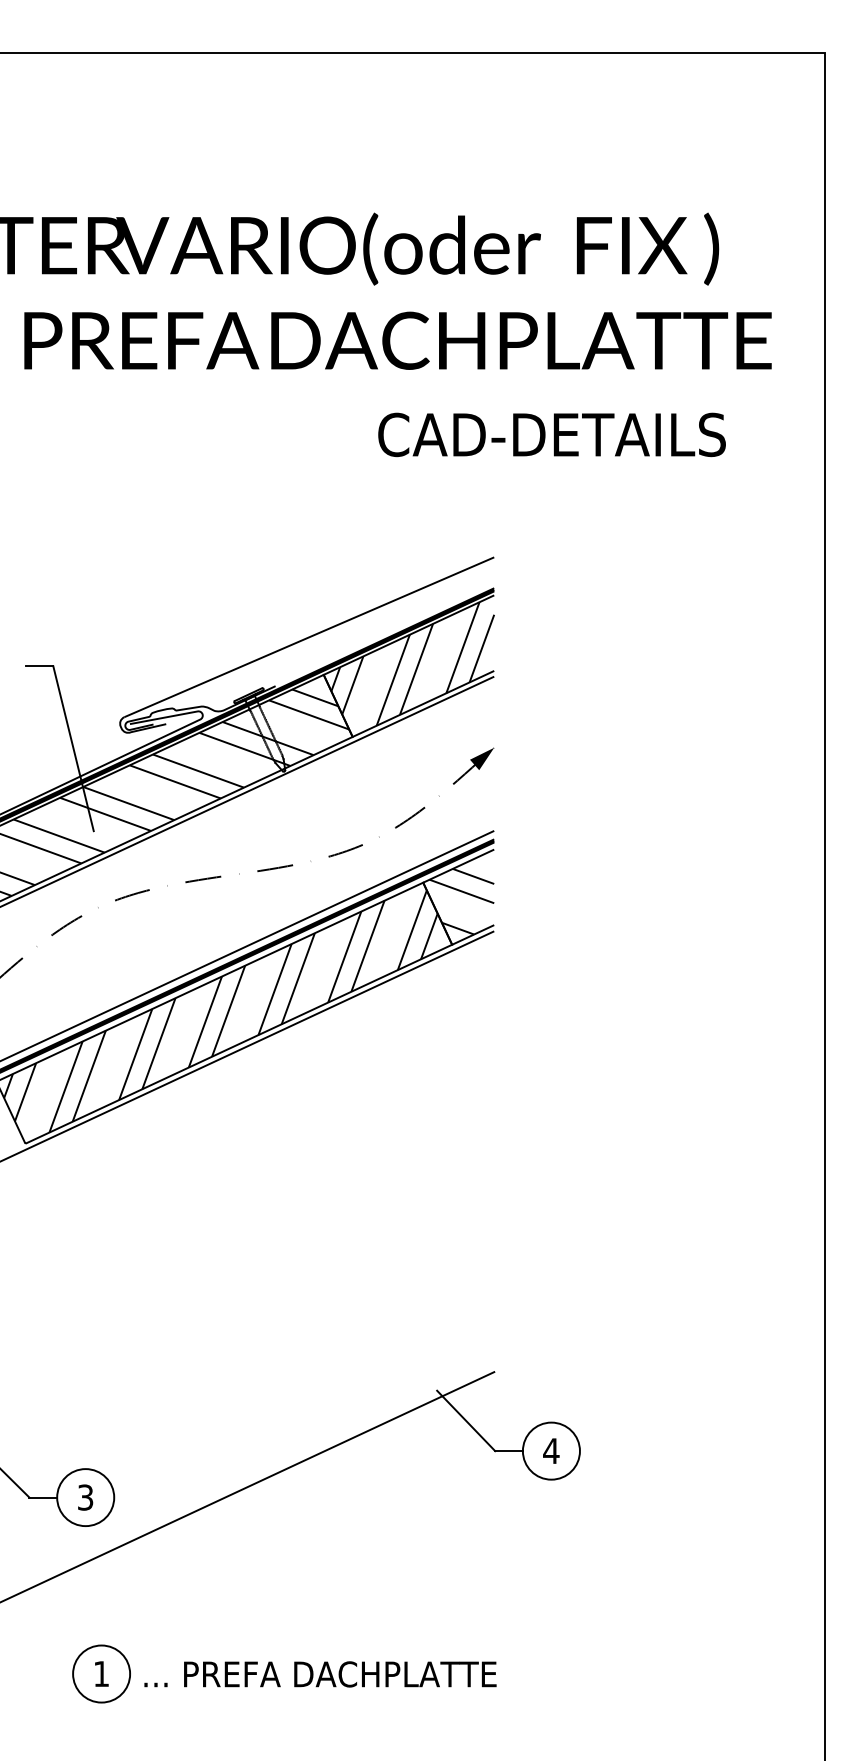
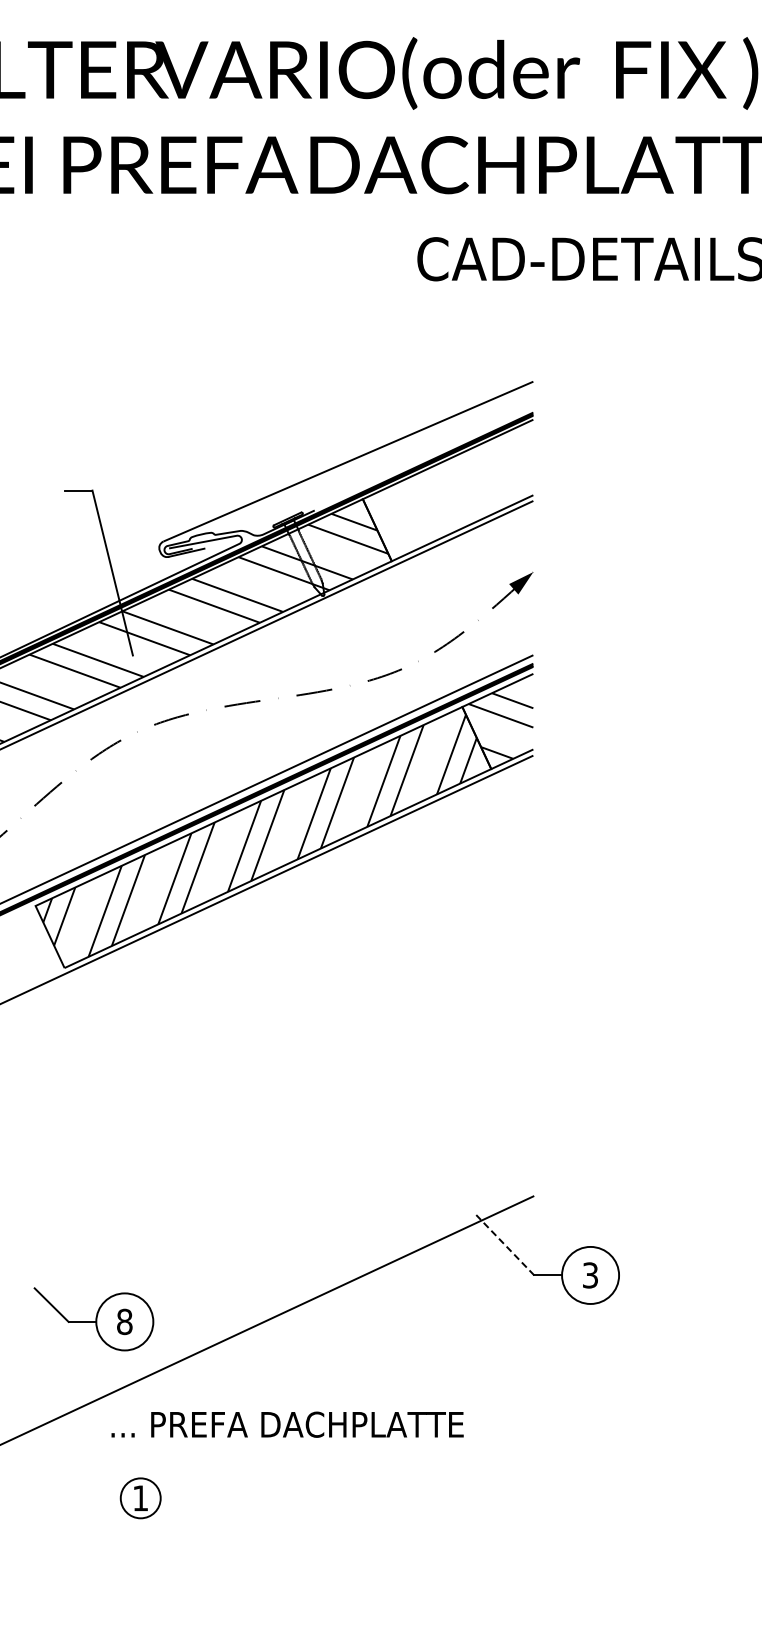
hatch: (412, 663) -> (451, 487), removed
line: (466, 1420) -> (505, 1244), solid -> dashed
text: (551, 1451) -> (590, 1275), 4 -> 3
text: (85, 1497) -> (124, 1321), 3 -> 8
circle: (101, 1673) -> (140, 1497), size x0.7
text: (320, 1674) -> (287, 1424), moved

